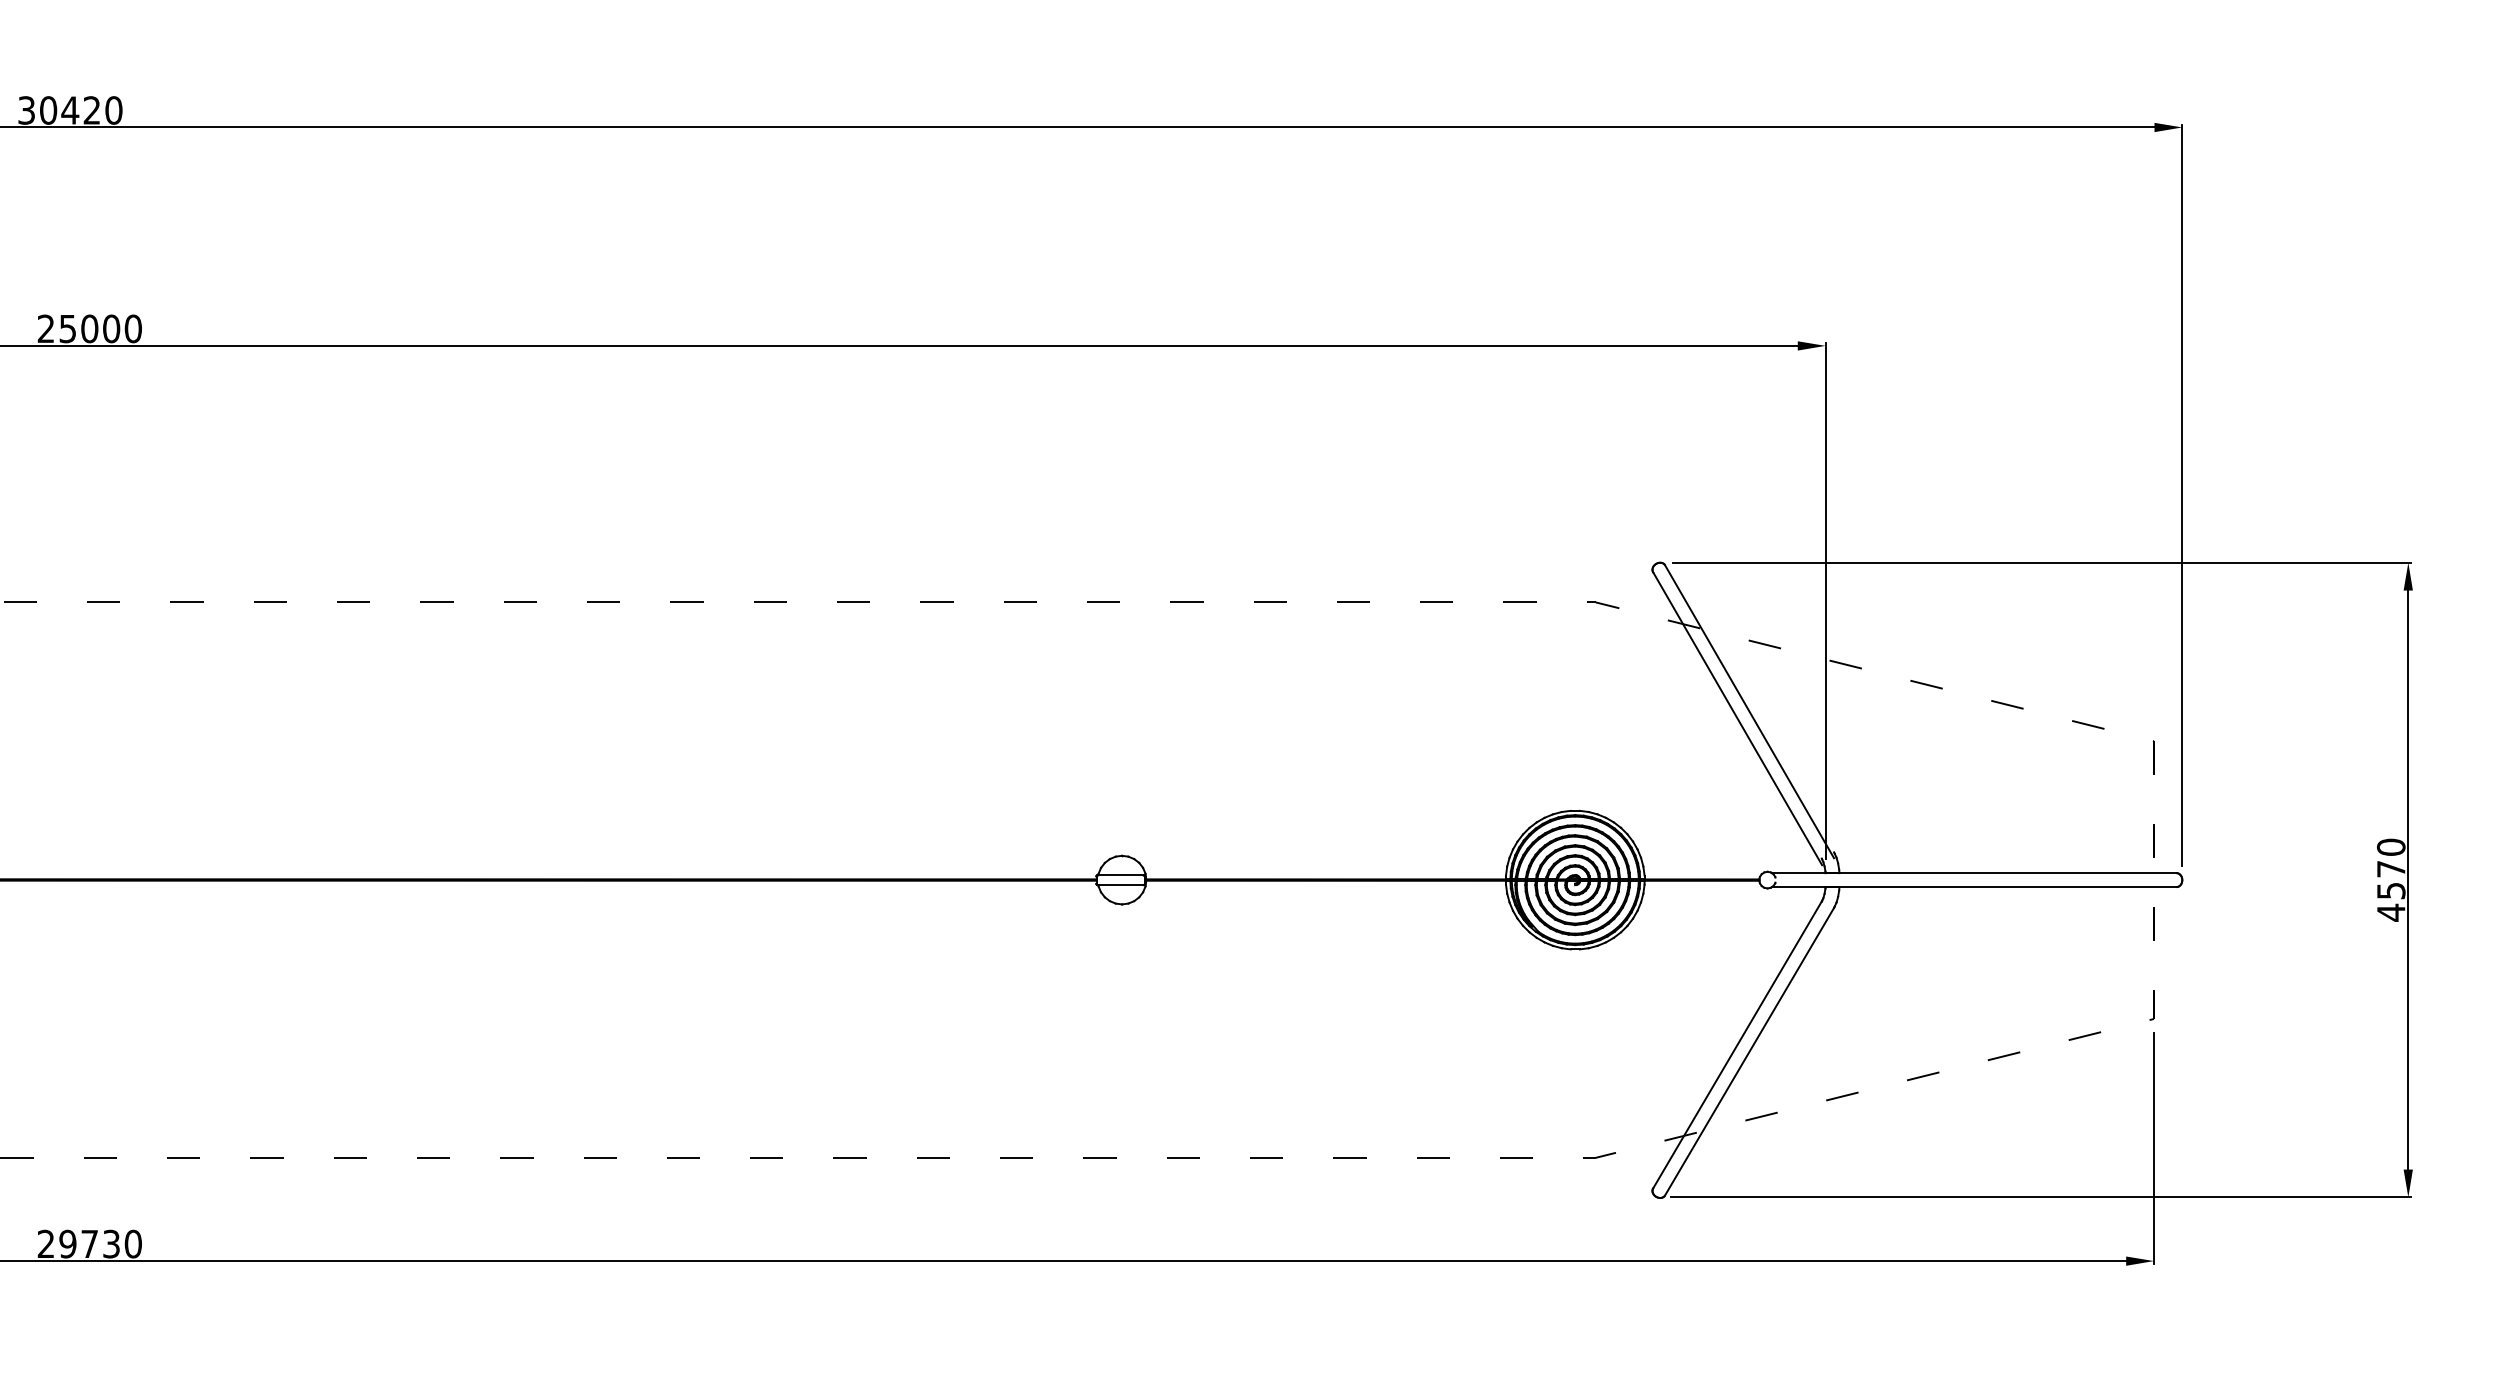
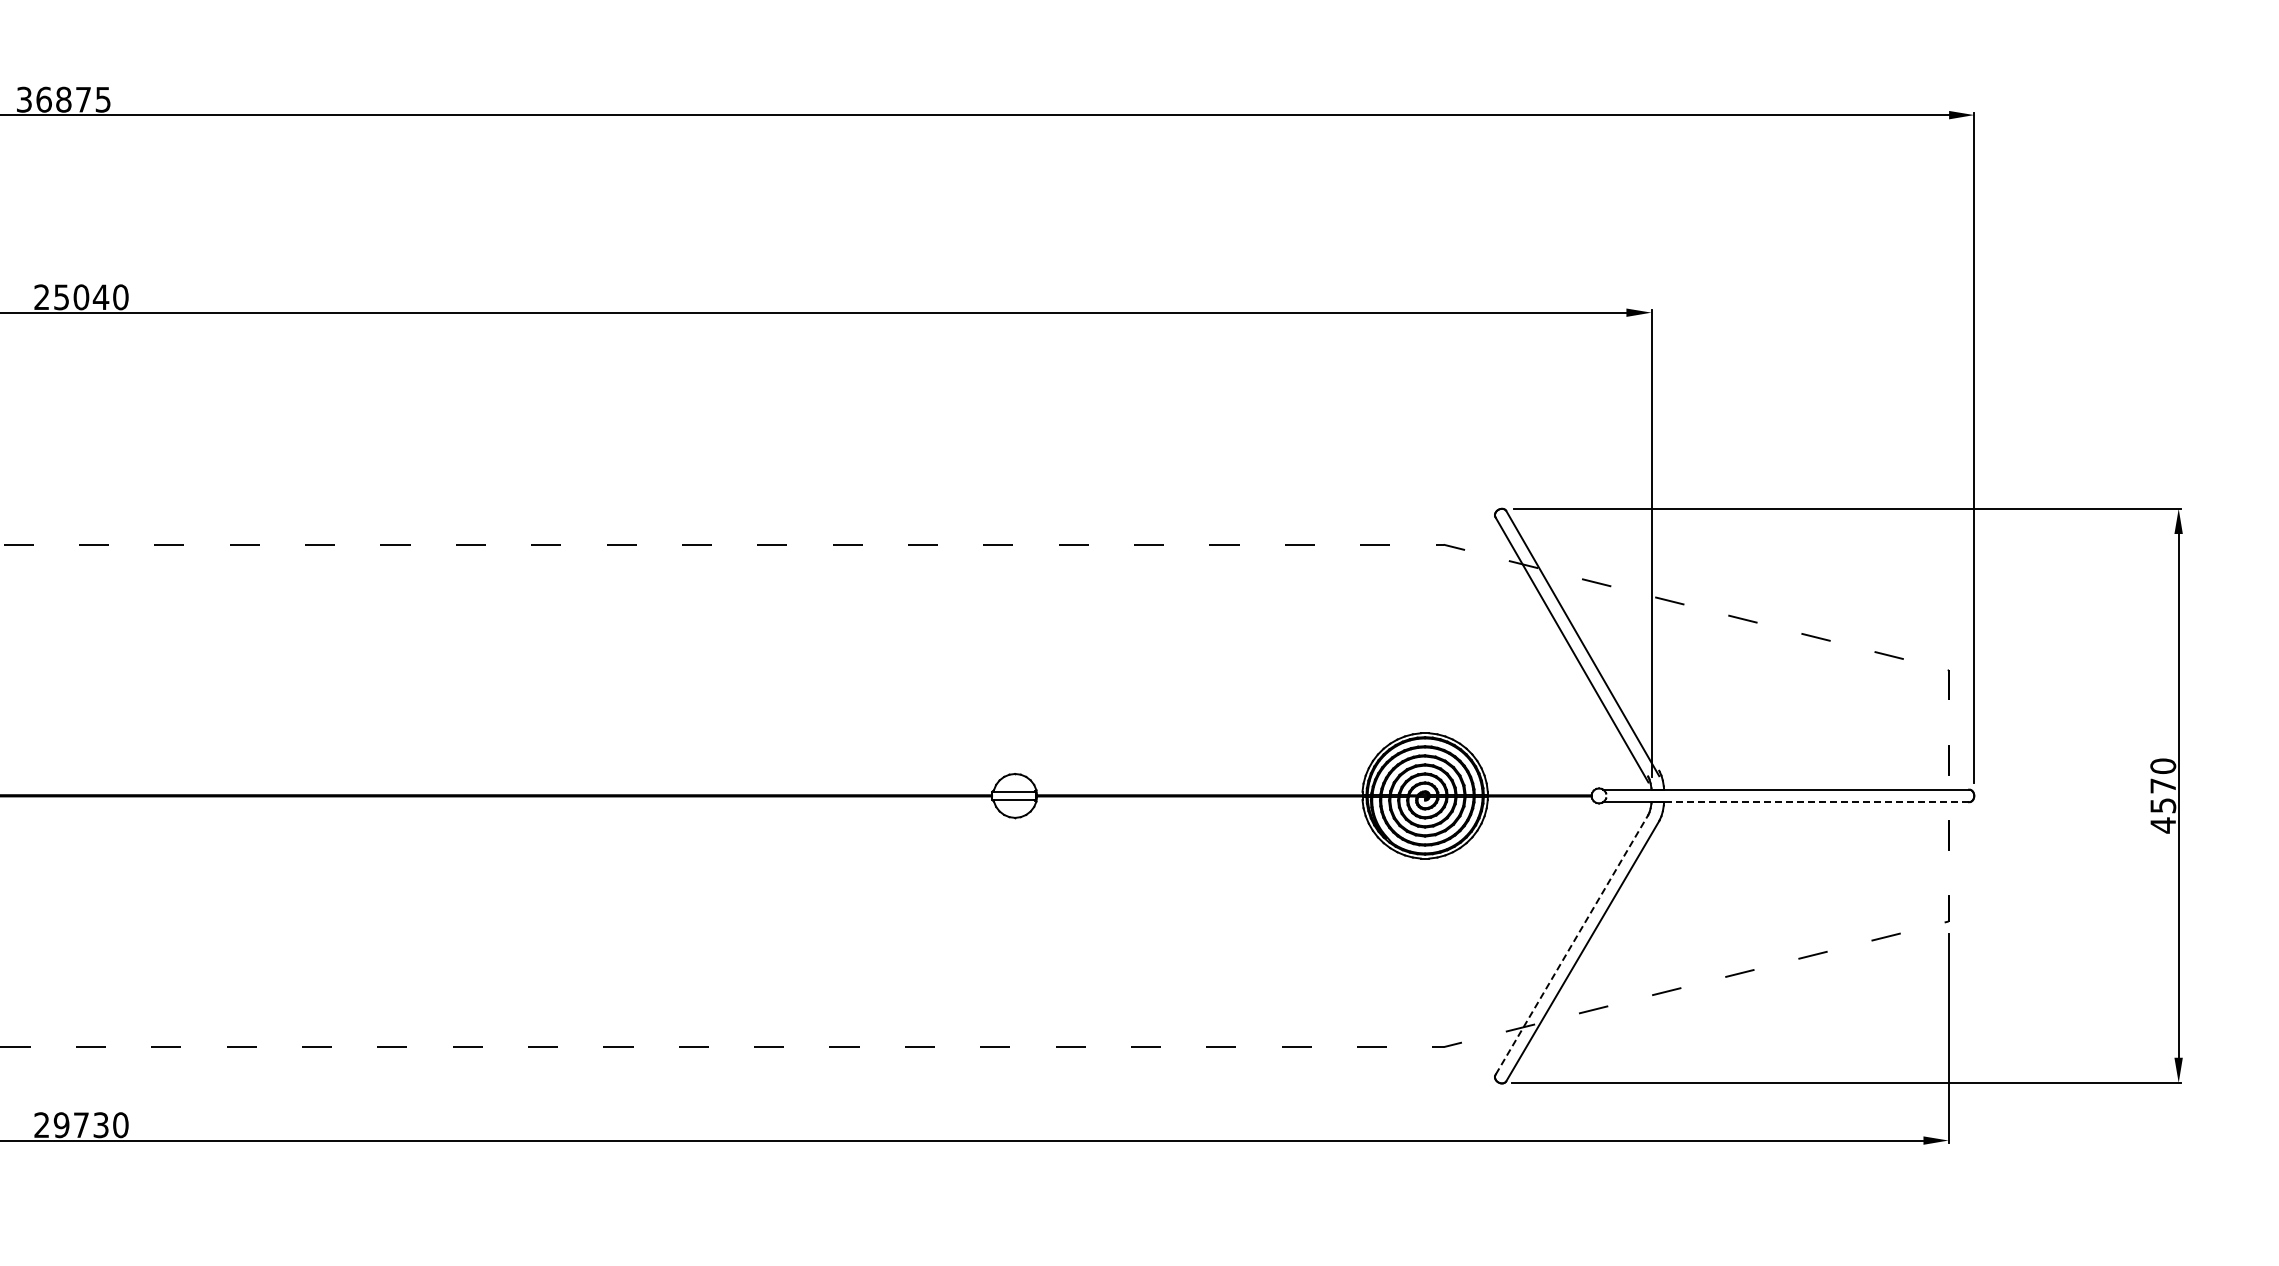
text: (81, 110) -> (73, 99), 30420 -> 36875
text: (110, 329) -> (100, 297), 25000 -> 25040
line: (2007, 887) -> (1816, 802), solid -> dashed
line: (1738, 1044) -> (1572, 944), solid -> dashed

